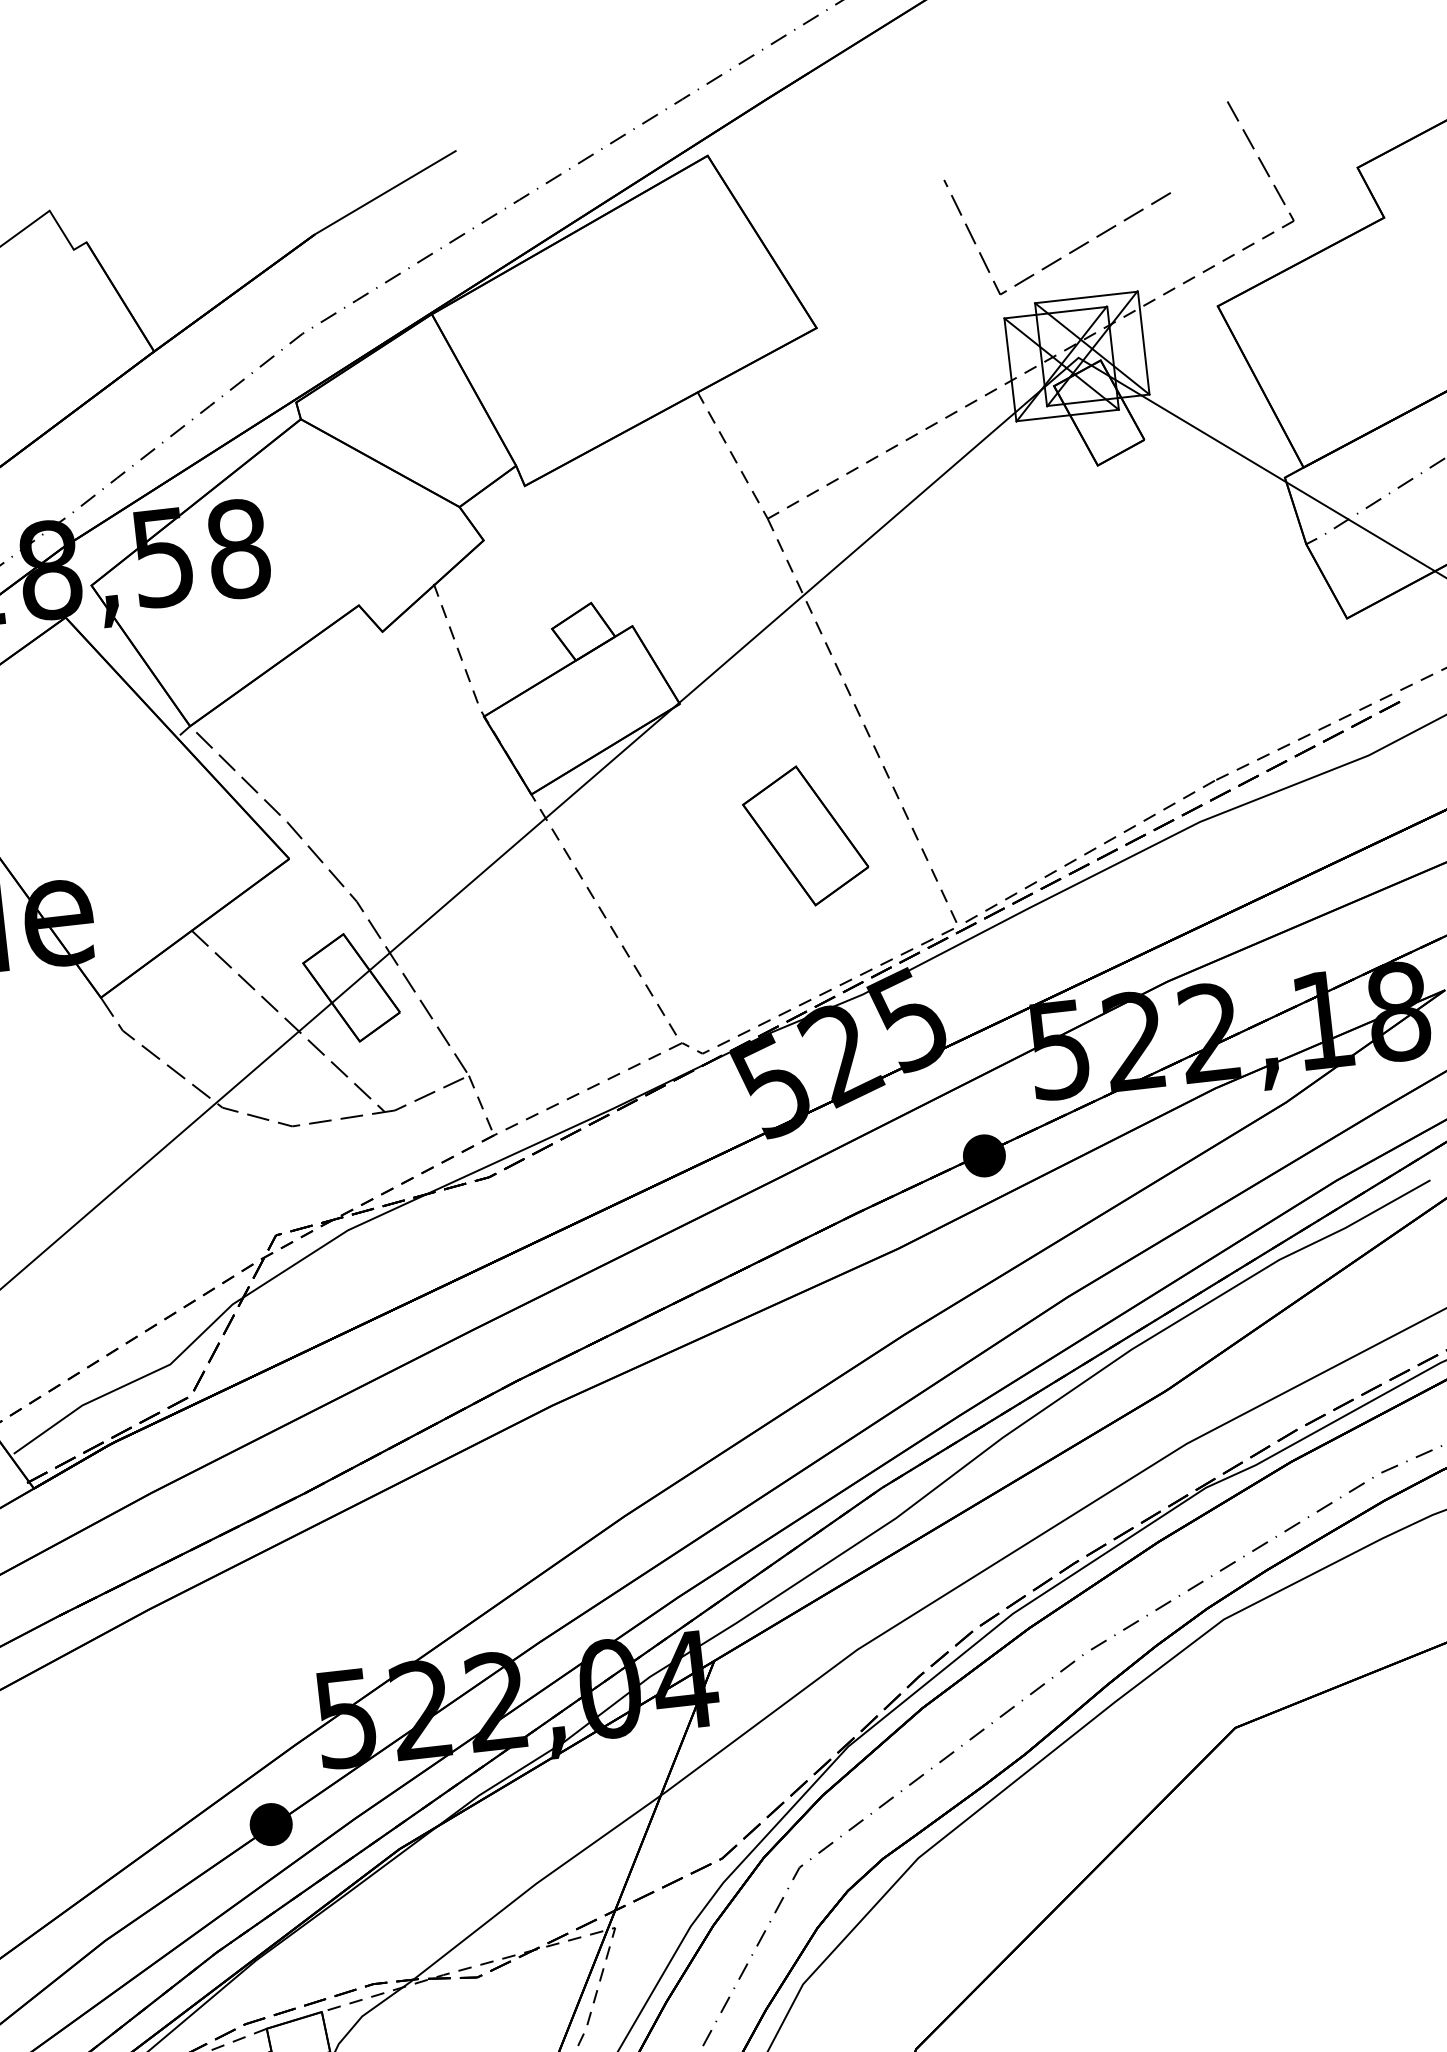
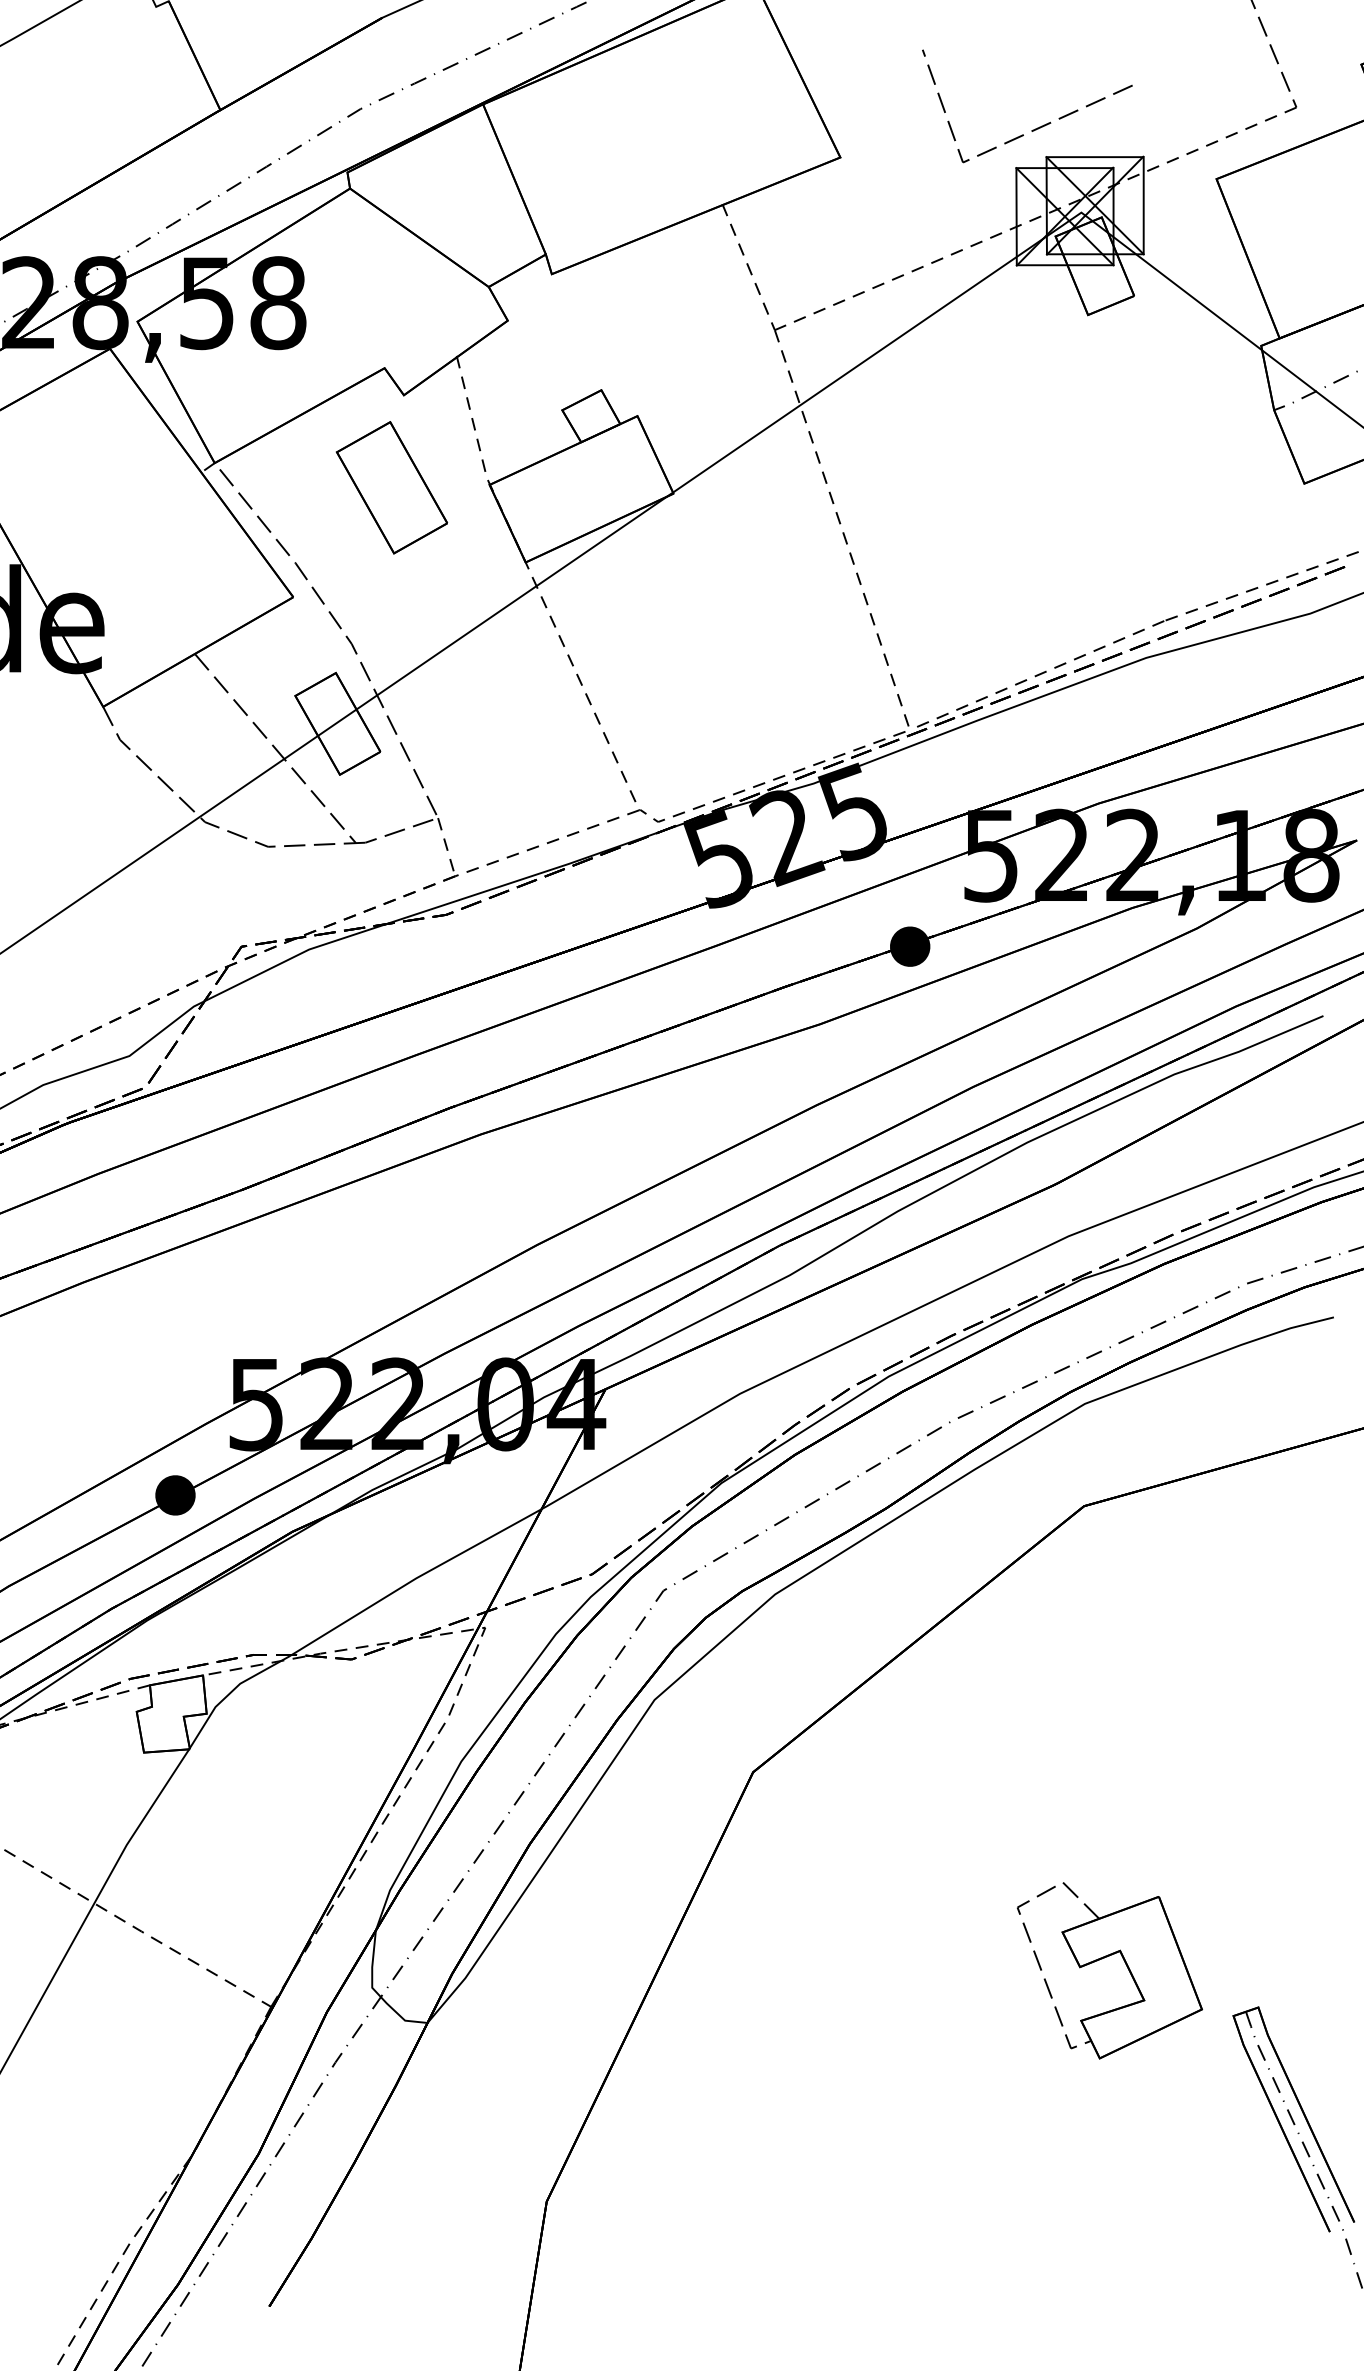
line: (1075, 248) -> (1037, 127), moved
part: (805, 835) -> (391, 487), moved

